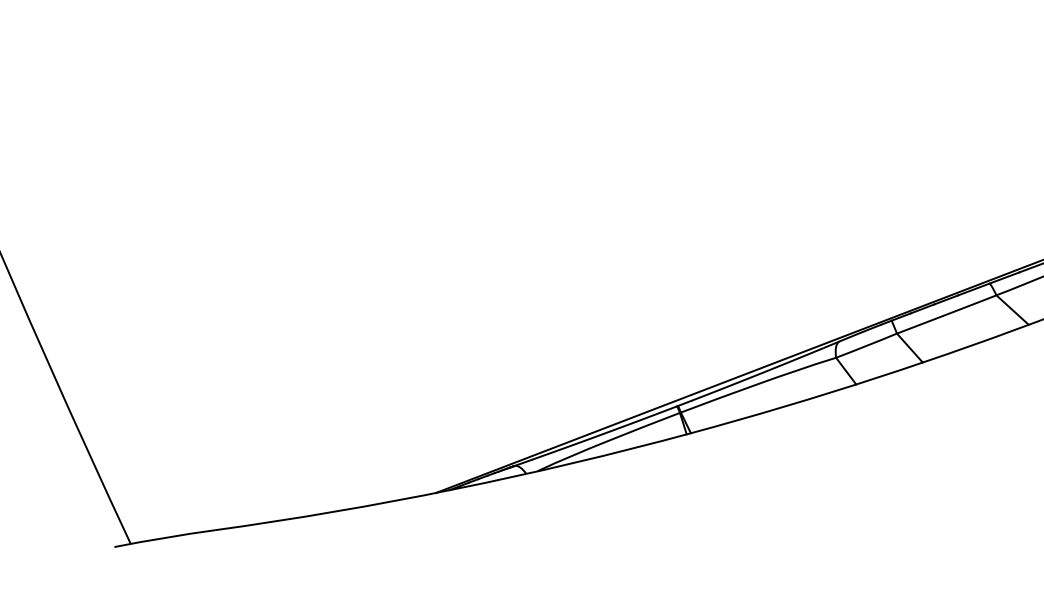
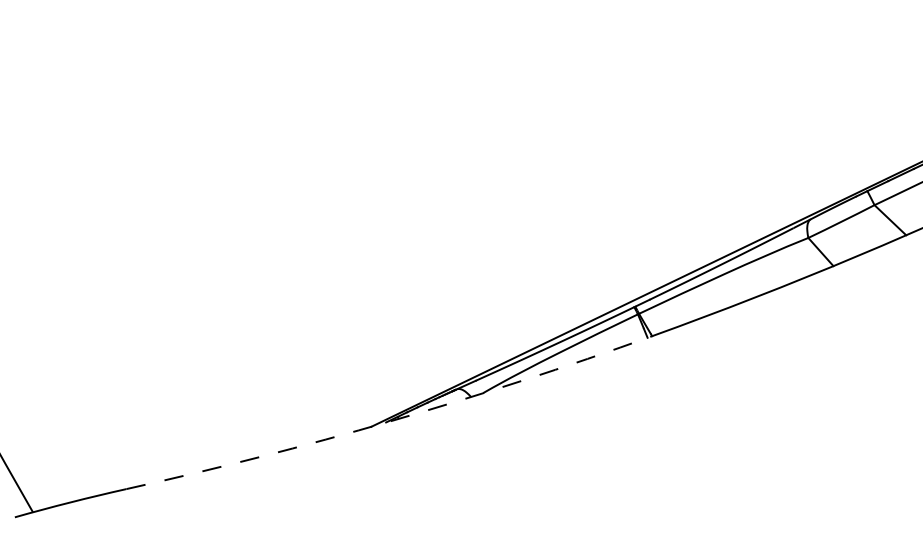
arc: (454, 489) -> (391, 421), solid -> dashed

